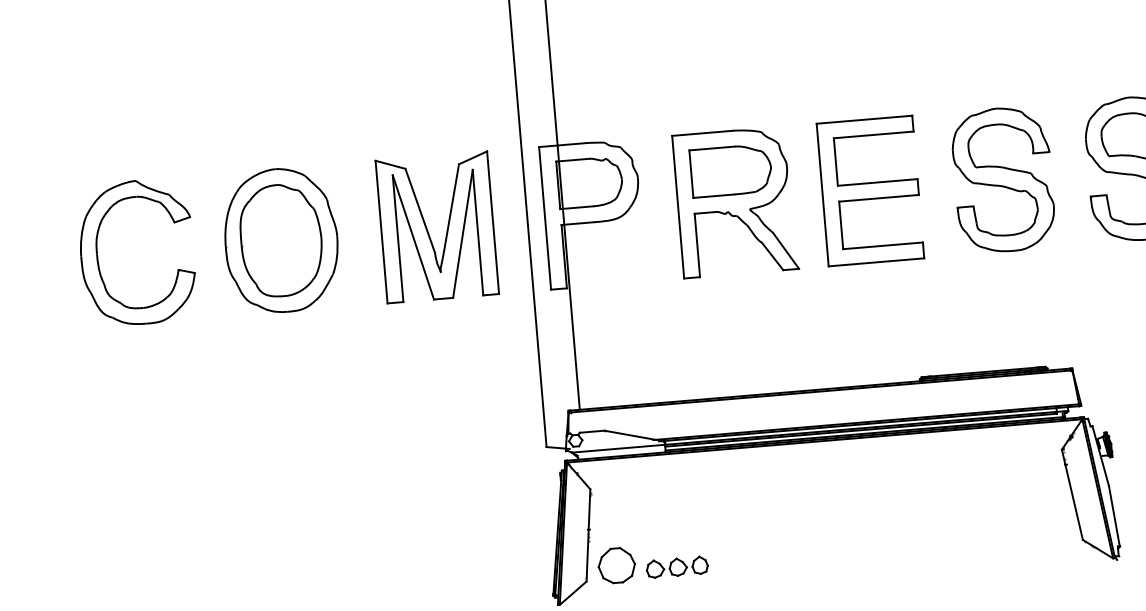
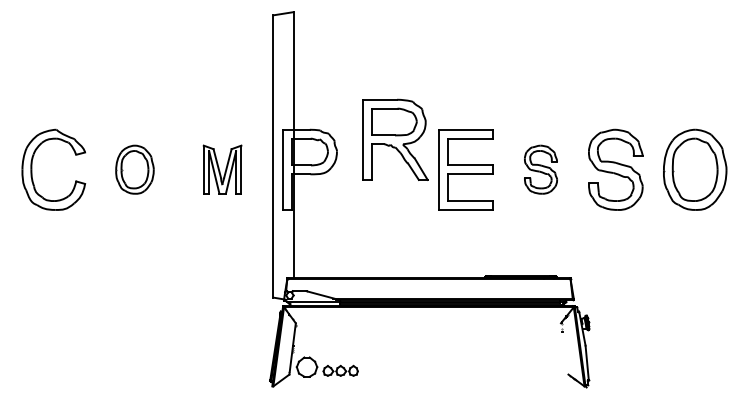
part: (1002, 179) -> (540, 169), size x0.6
part: (735, 201) -> (395, 139), moved
part: (436, 226) -> (222, 169), size x0.6
part: (280, 239) -> (134, 169), size x0.6
line: (1071, 494) -> (564, 348), removed

